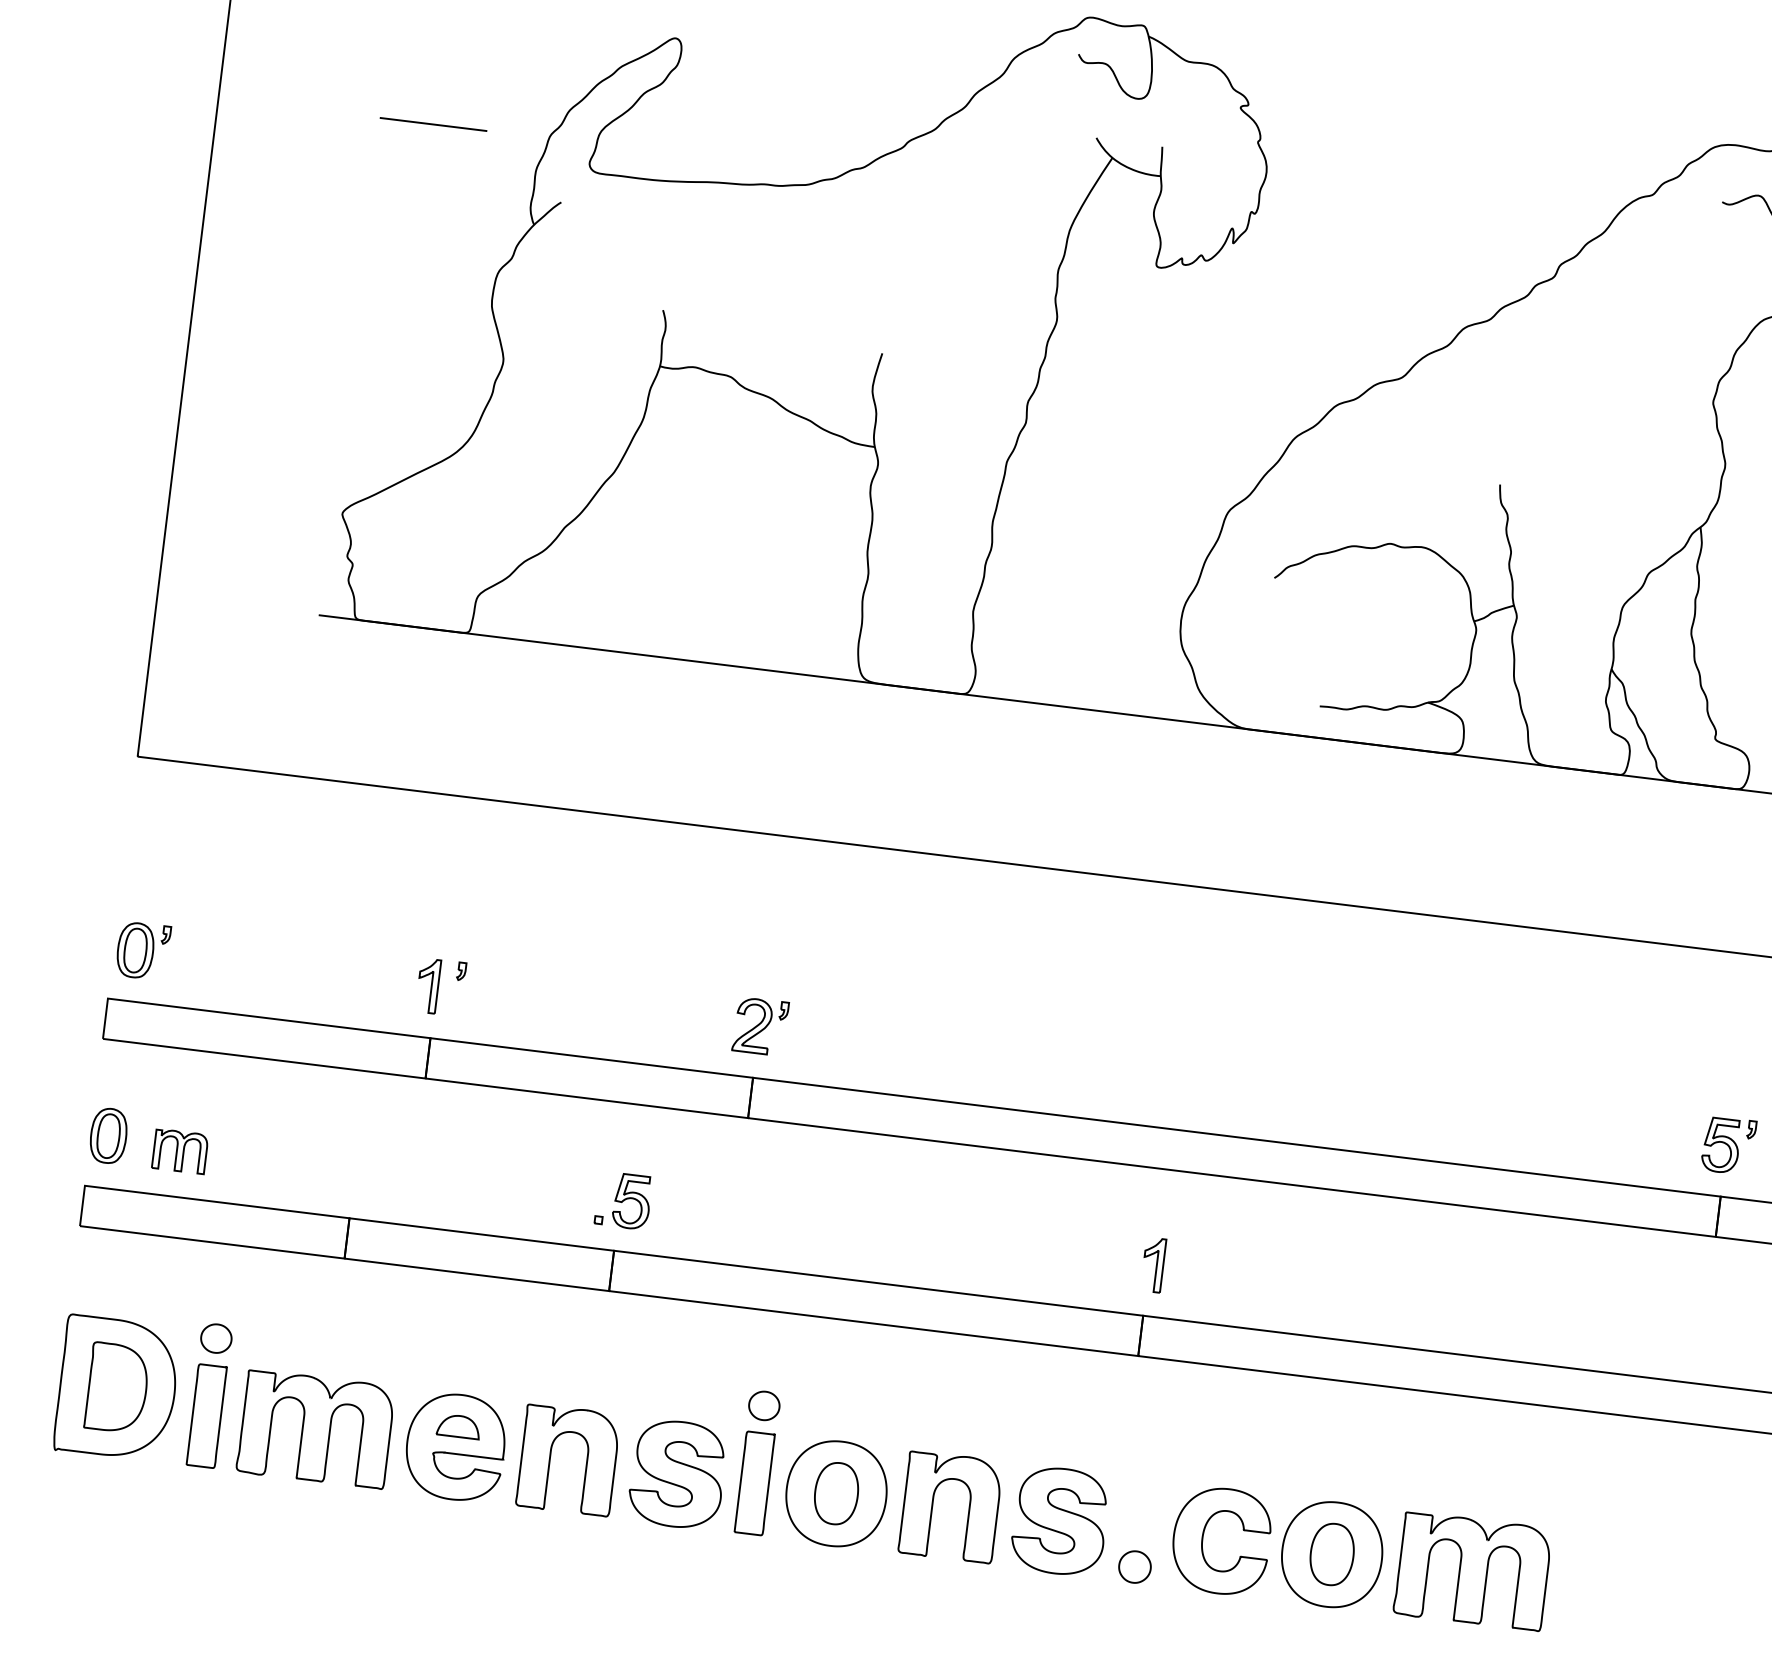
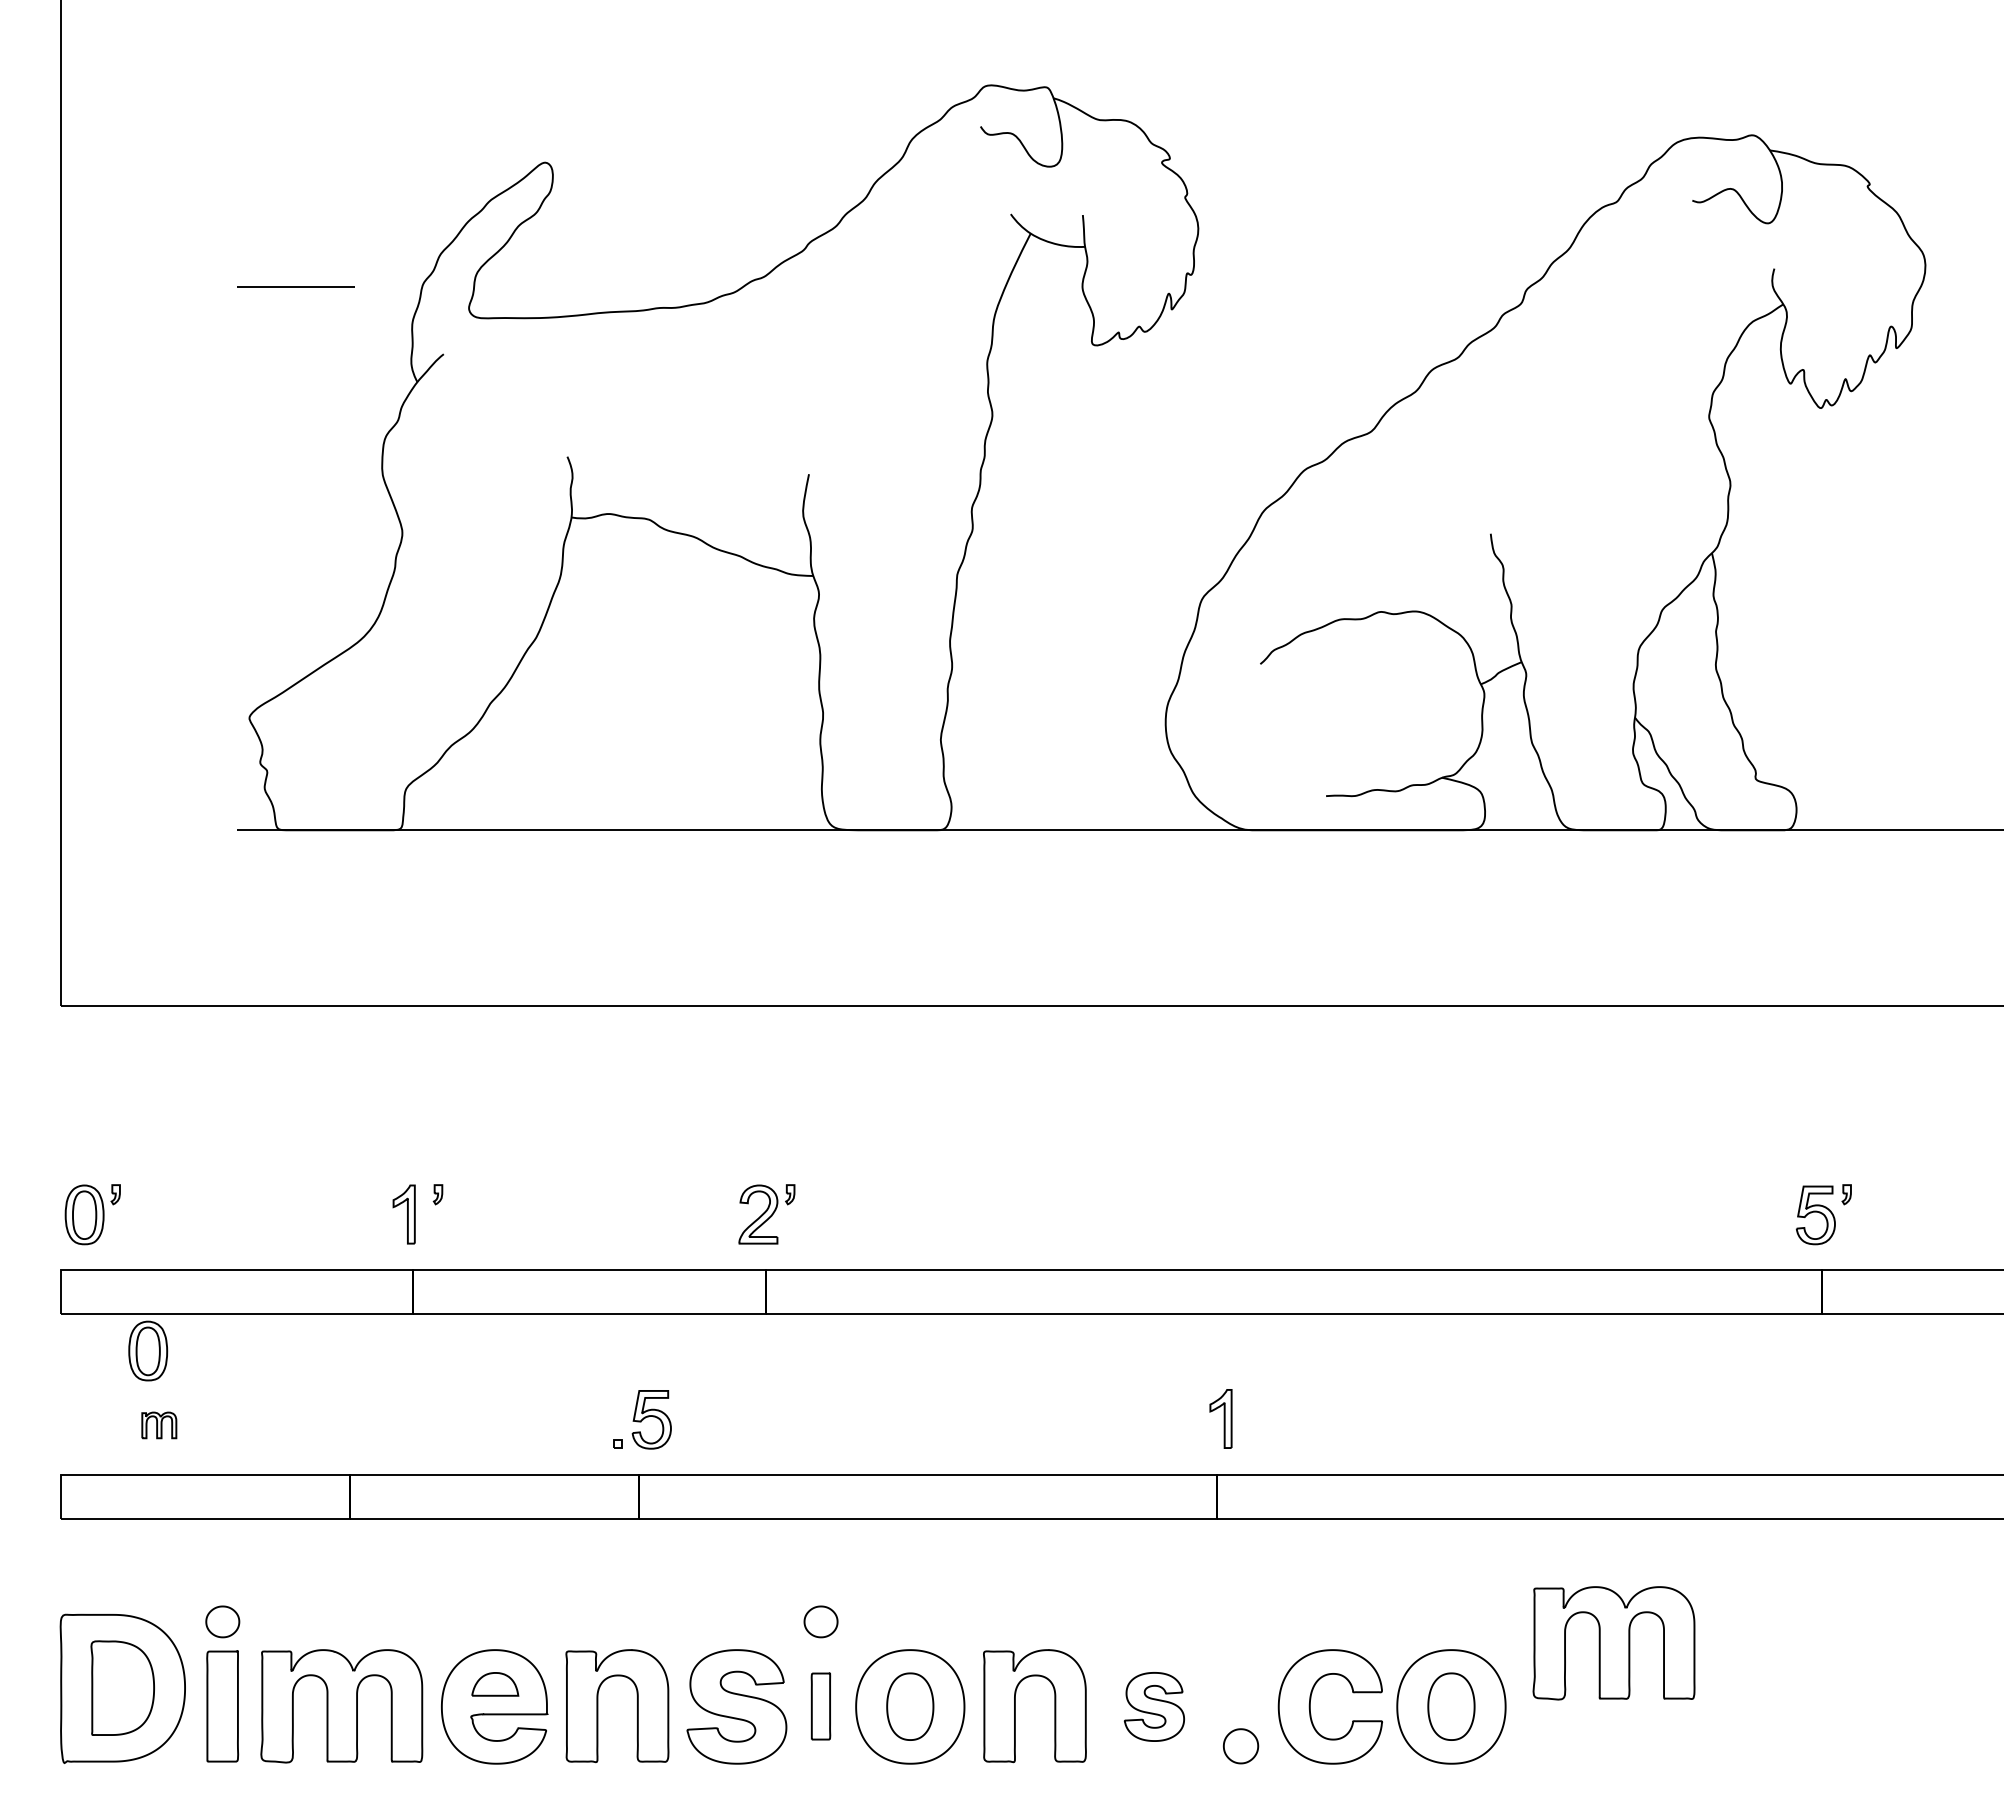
part: (109, 1135) -> (148, 1350), moved
part: (180, 1151) -> (159, 1425), size x0.6
part: (754, 1483) -> (820, 1706), size x0.6
part: (1060, 1520) -> (1154, 1706), size x0.6
part: (1472, 1571) -> (1613, 1643), moved

